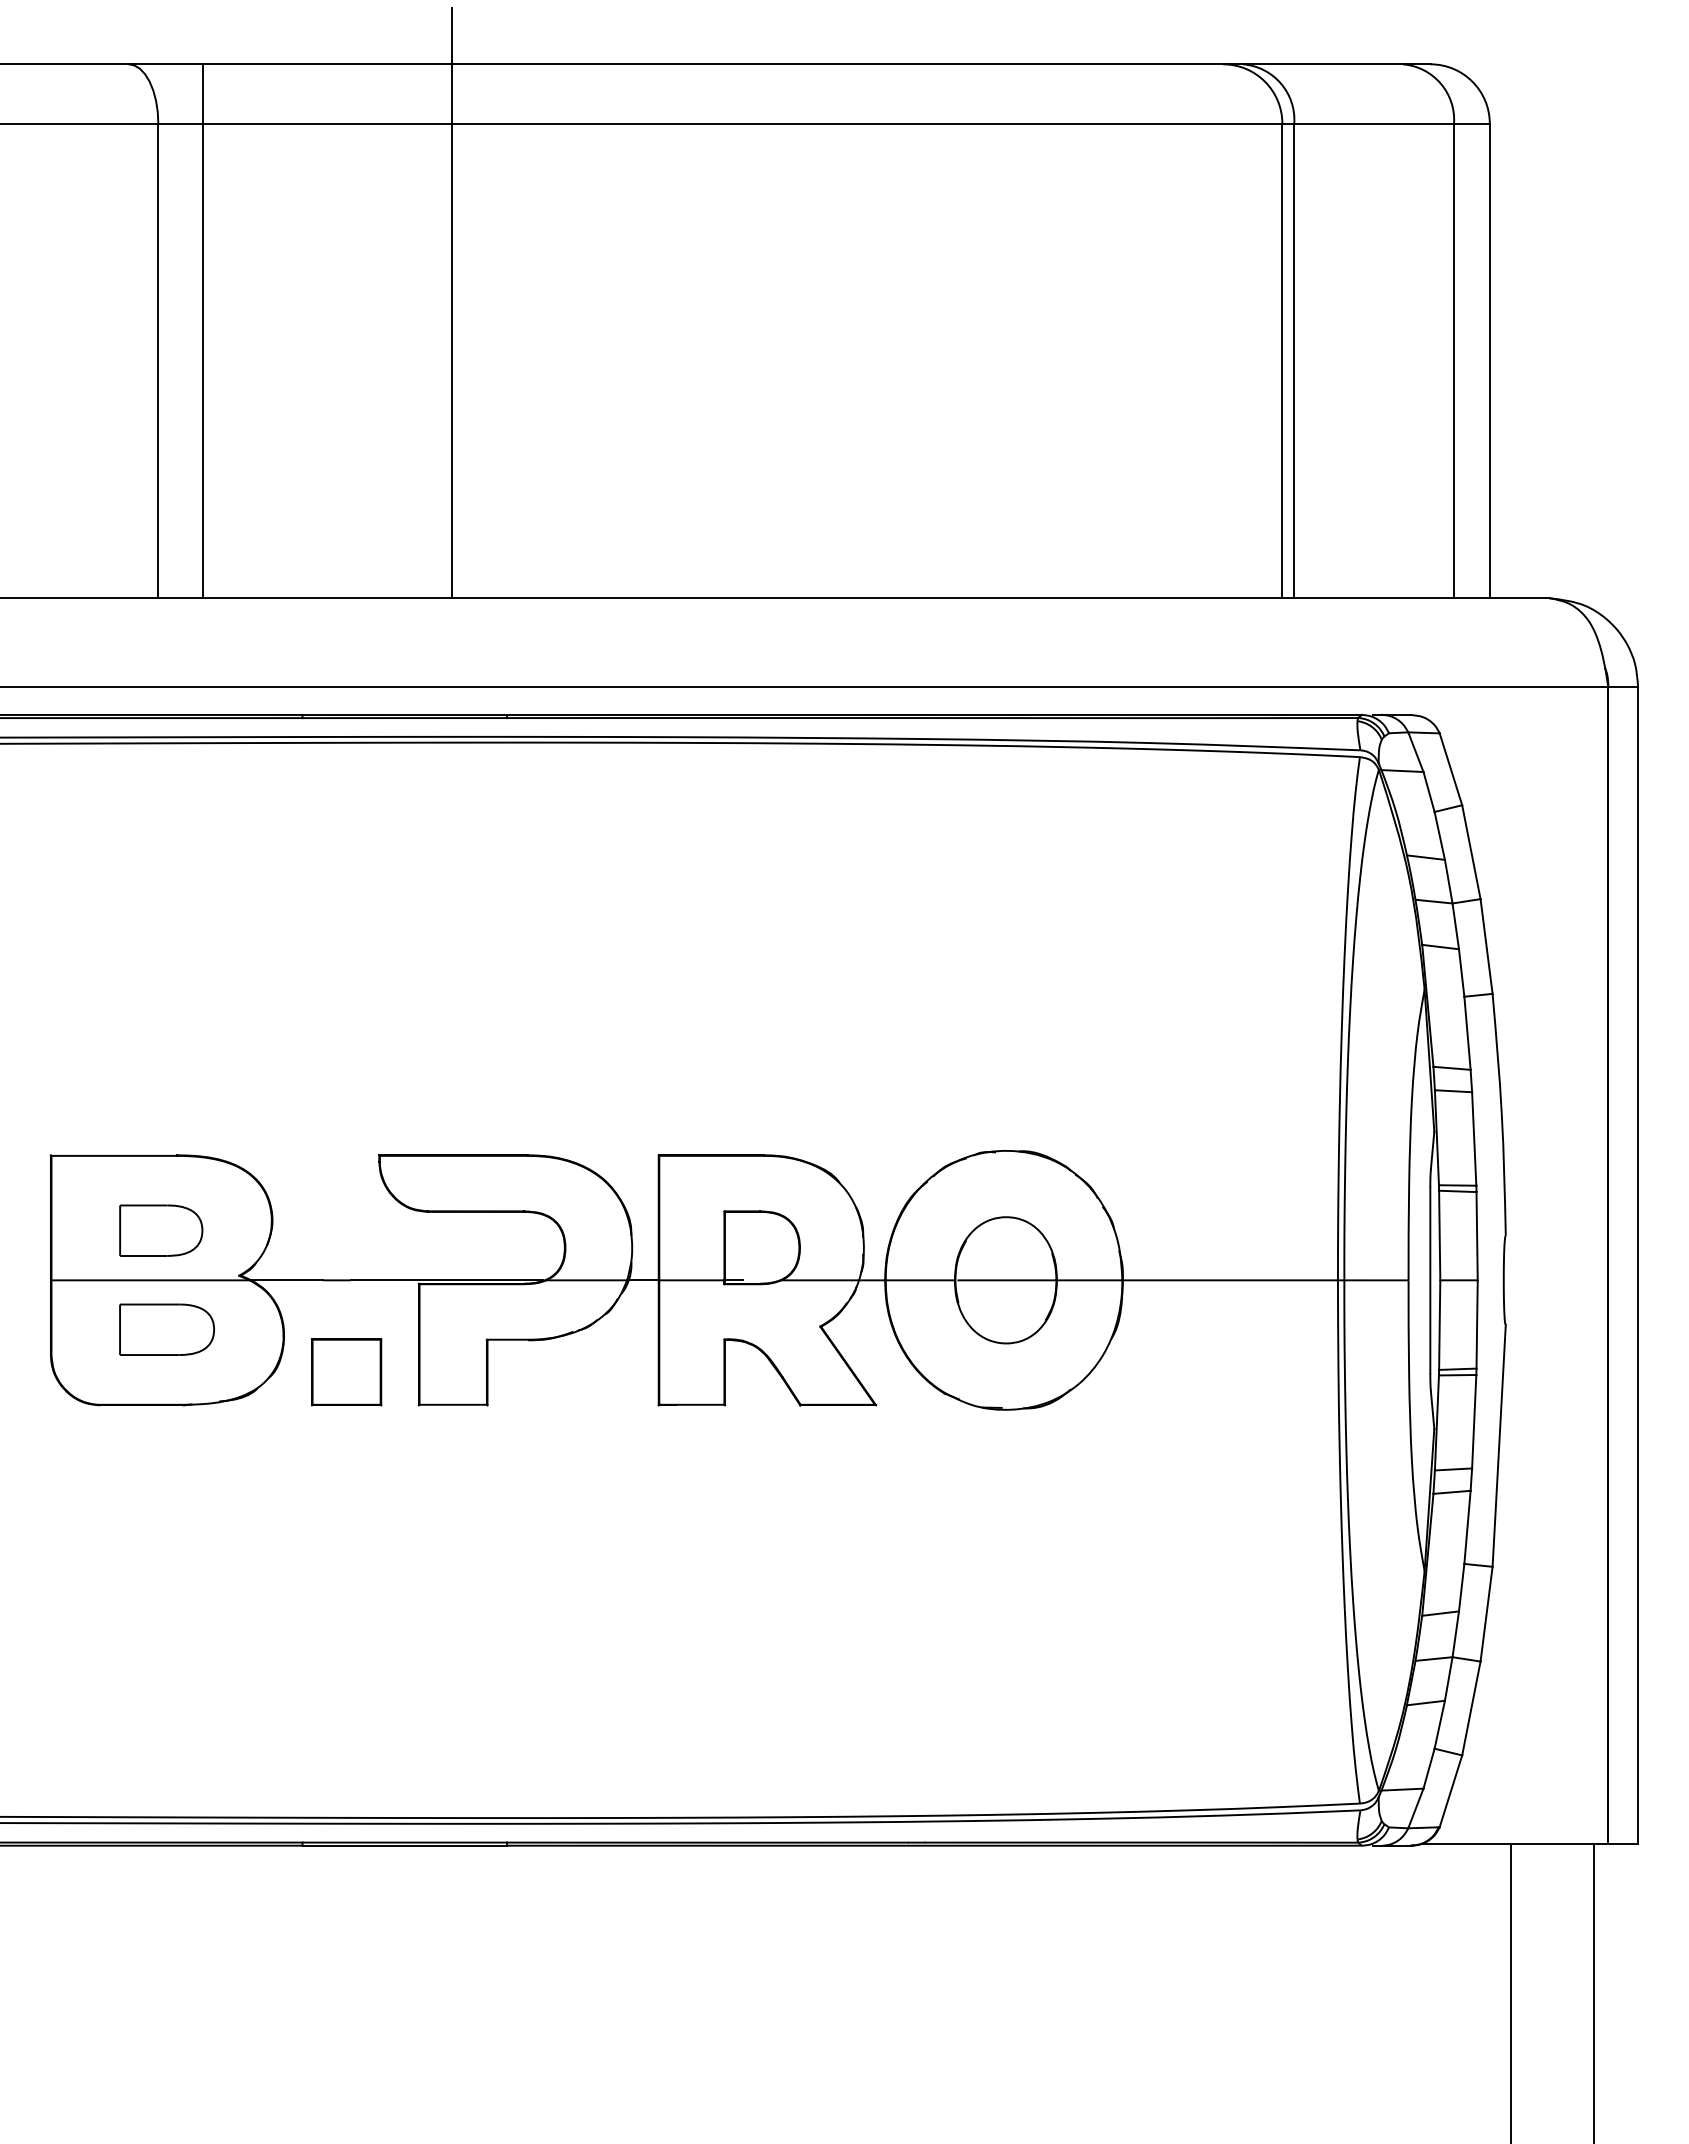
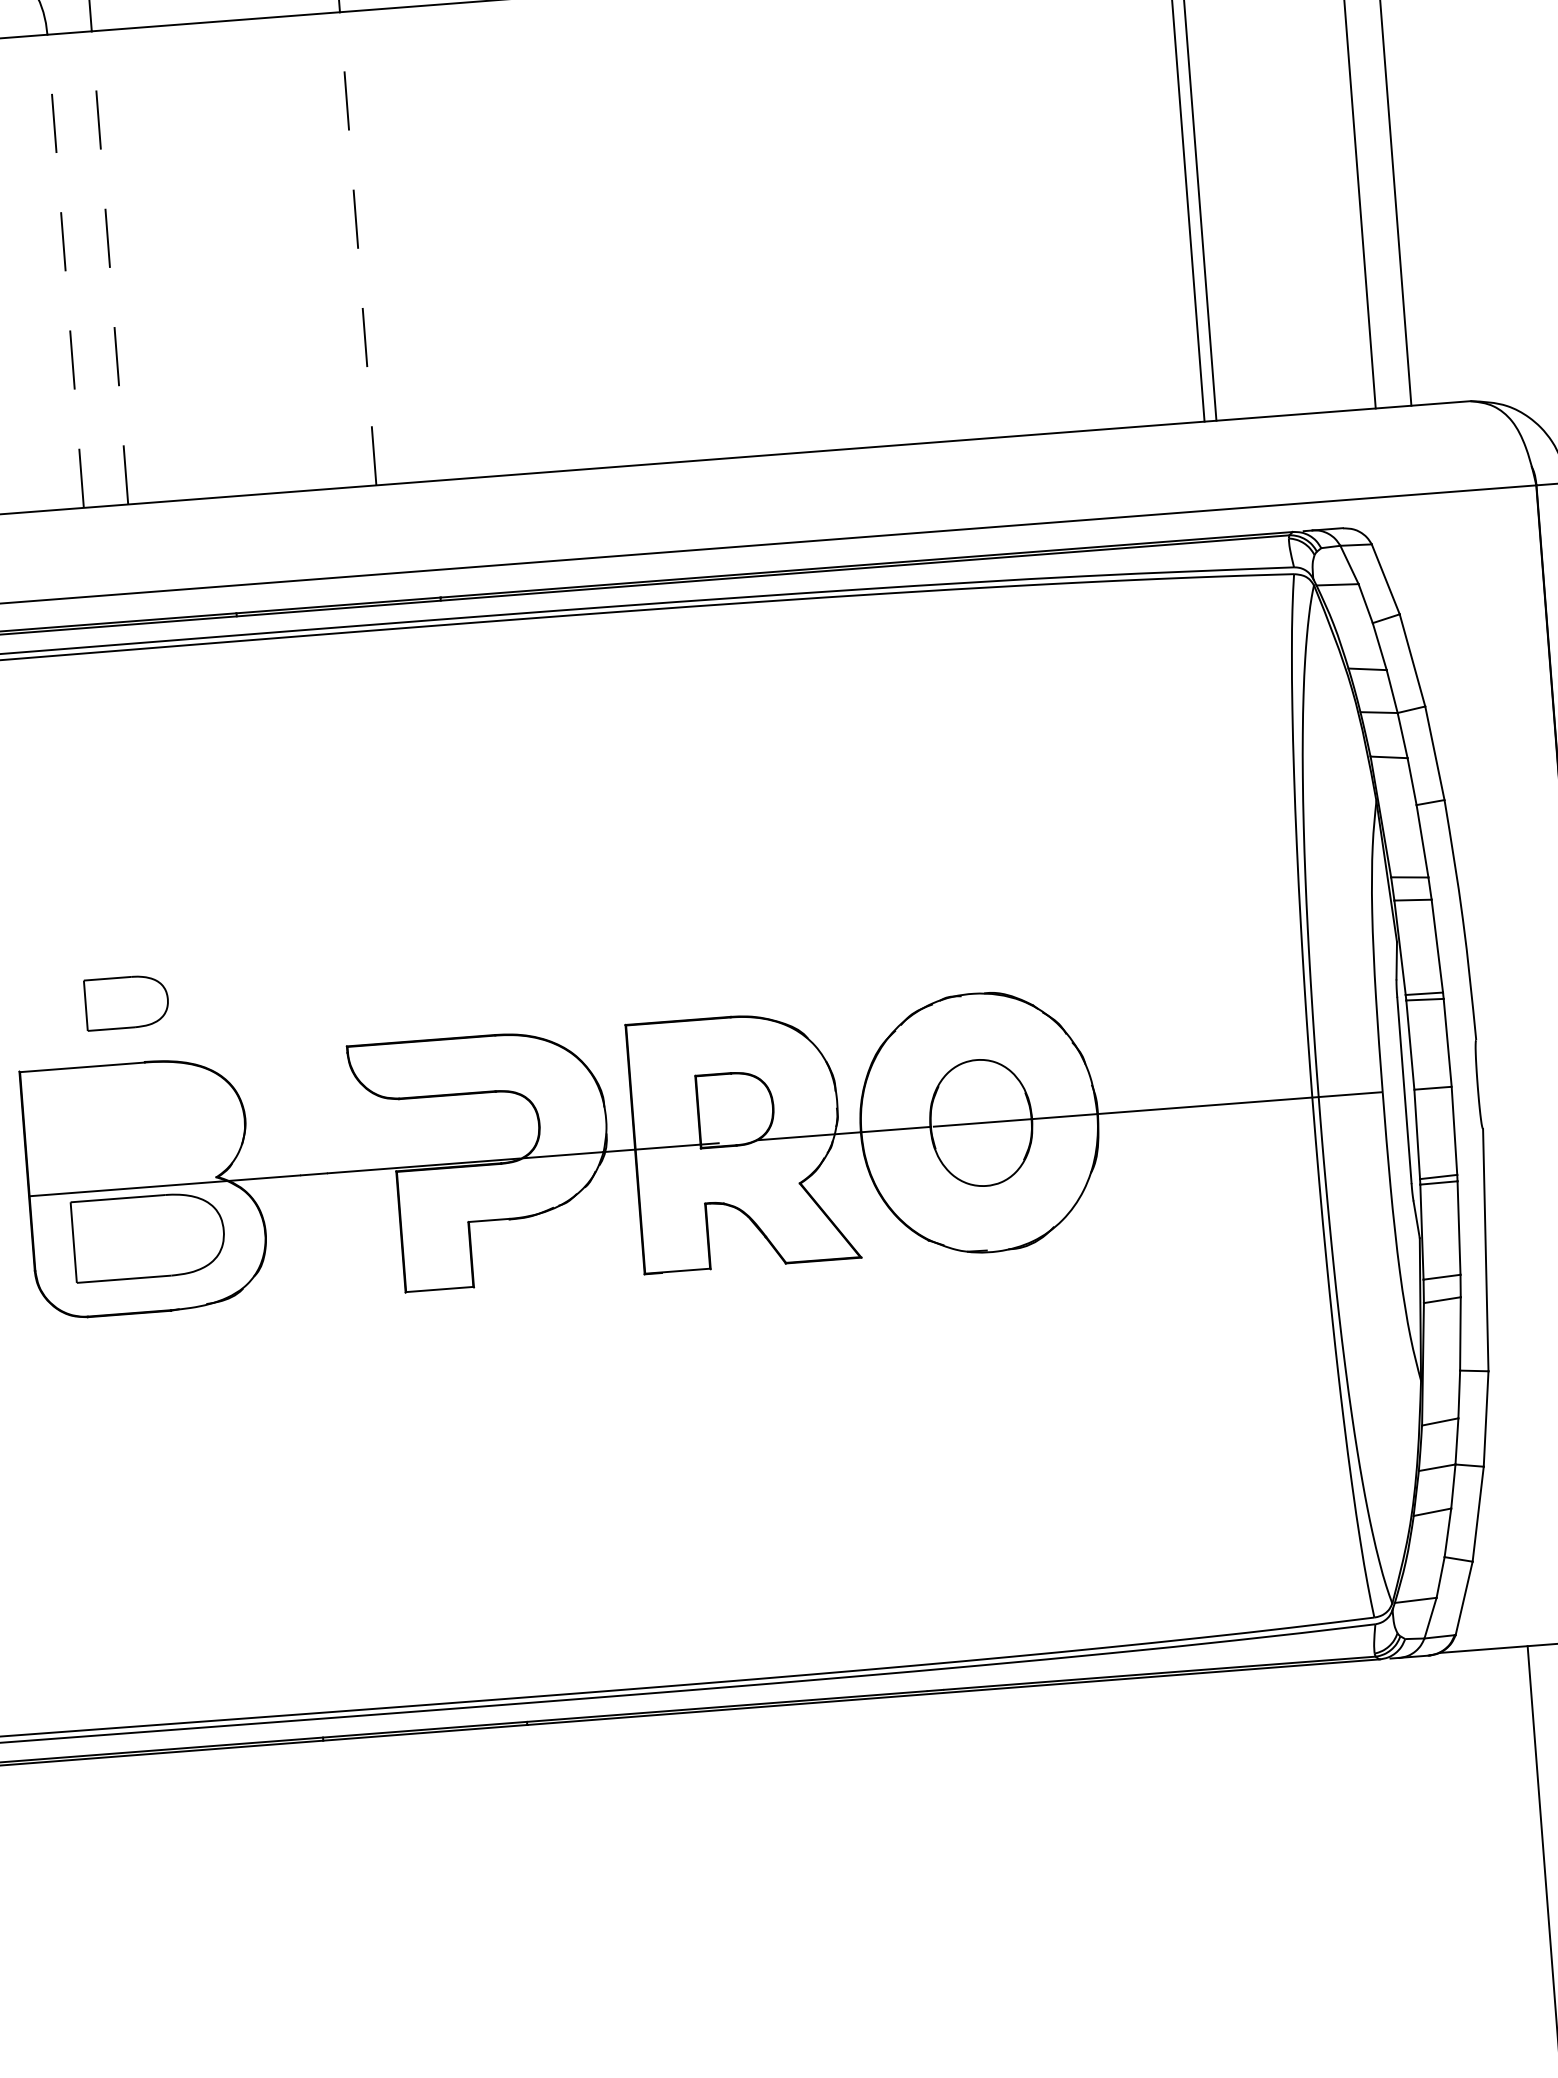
line: (158, 360) -> (65, 270), solid -> dashed
line: (202, 360) -> (109, 267), solid -> dashed
line: (451, 360) -> (357, 248), solid -> dashed
part: (161, 1230) -> (127, 1002), moved
part: (166, 1329) -> (148, 1236), size x1.6
part: (346, 1372) -> (330, 1265), removed

